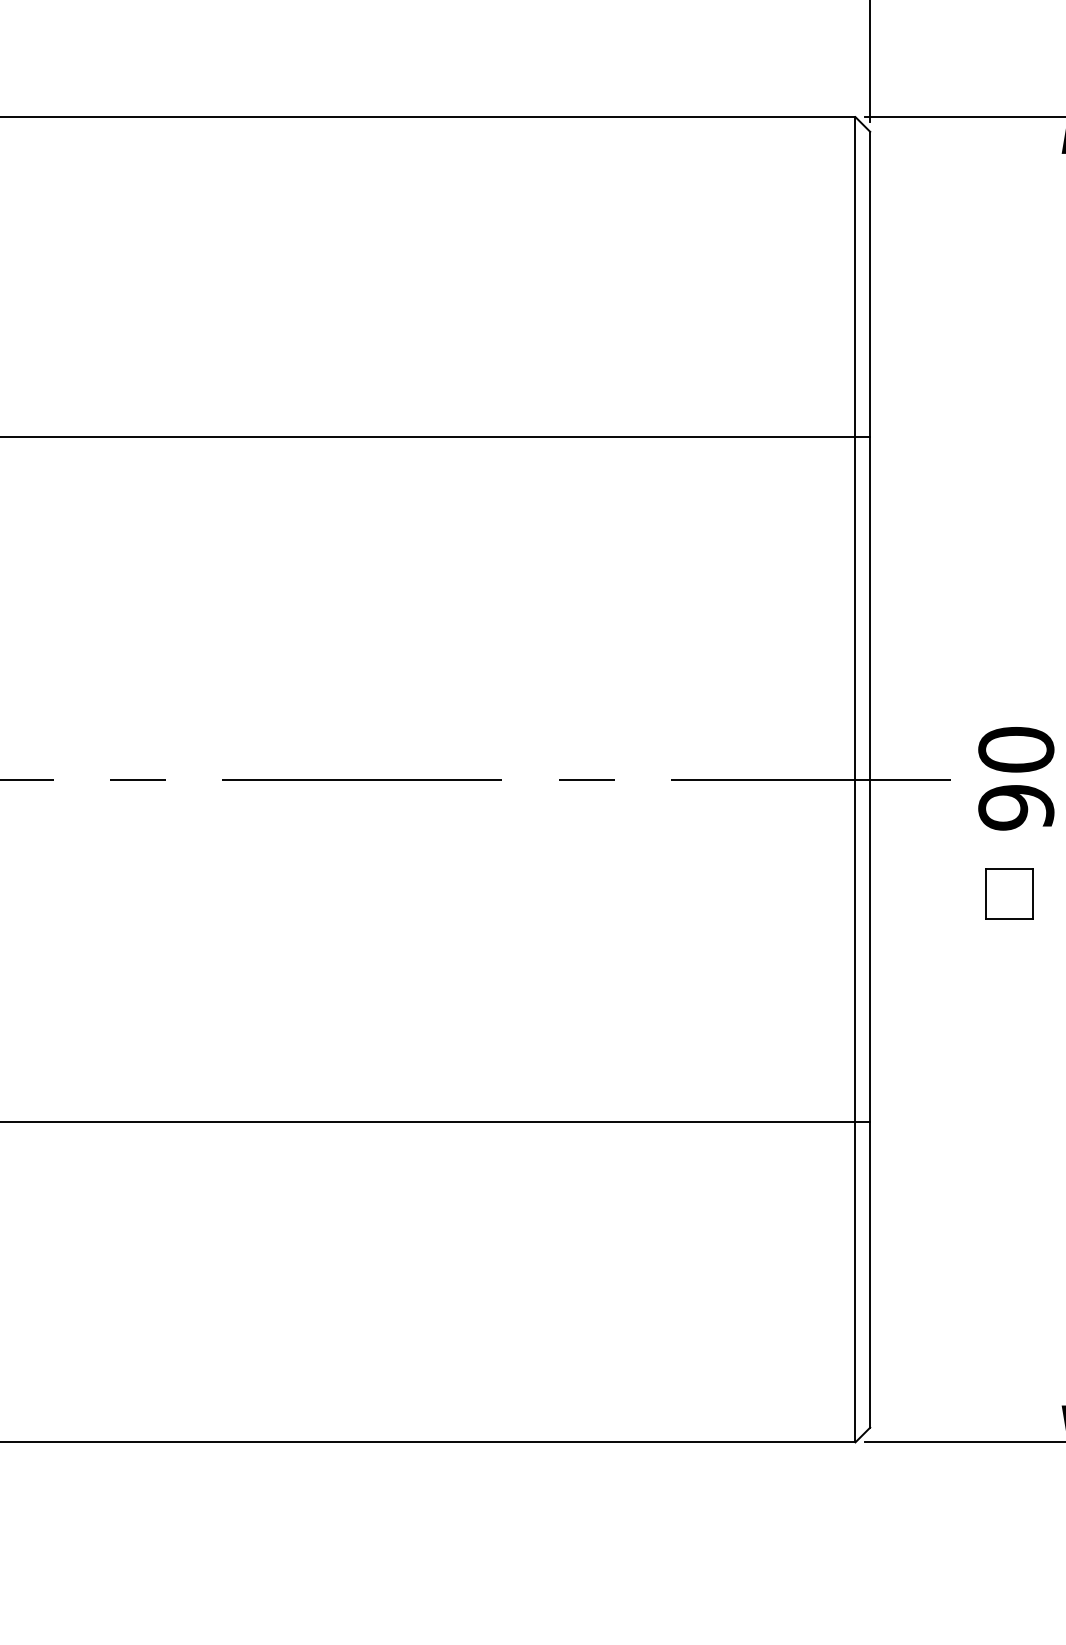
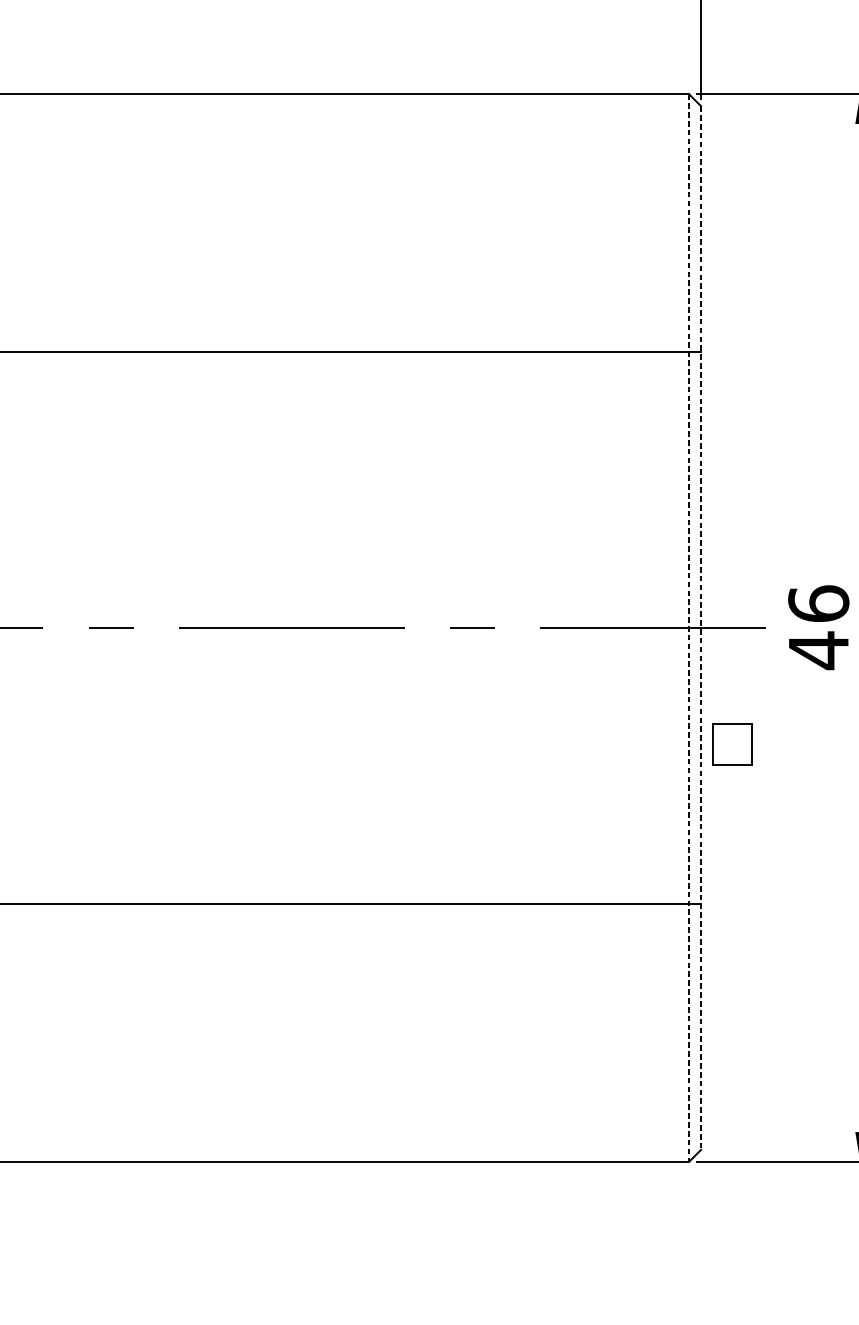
text: (1016, 778) -> (818, 627), 90 -> 46
line: (855, 779) -> (689, 627), solid -> dashed
line: (870, 779) -> (701, 627), solid -> dashed
part: (1009, 893) -> (732, 743), moved

